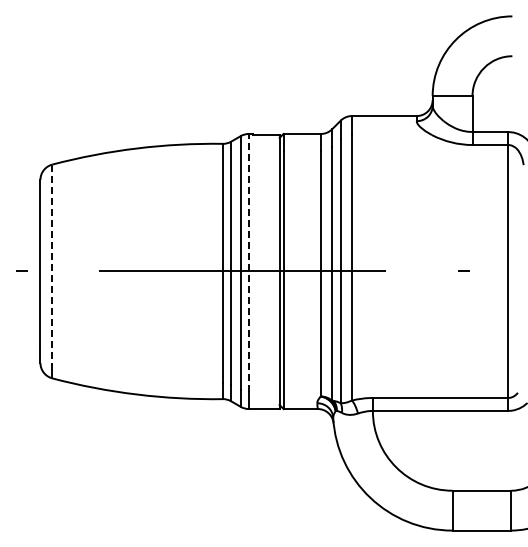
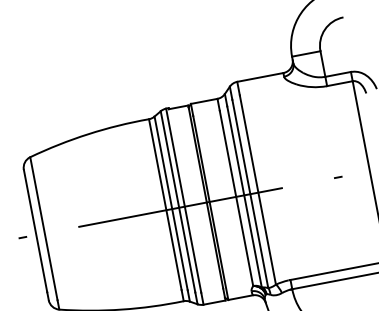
line: (248, 262) -> (183, 200), dashed -> solid
line: (52, 265) -> (44, 229), dashed -> solid

